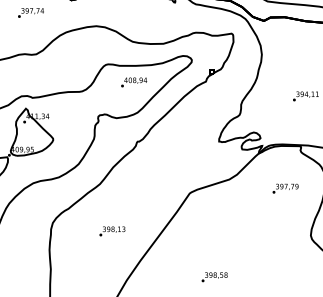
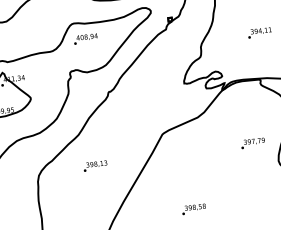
text: (134, 82) -> (86, 39), moved
text: (285, 188) -> (252, 143), moved
text: (112, 231) -> (95, 166), moved

